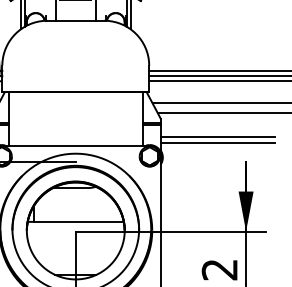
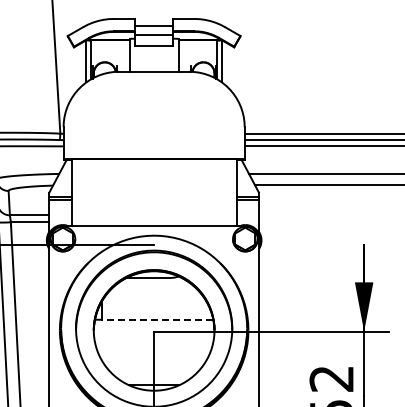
line: (217, 137) -> (328, 215), removed
line: (217, 142) -> (328, 222), removed
line: (78, 221) -> (157, 319), solid -> dashed

